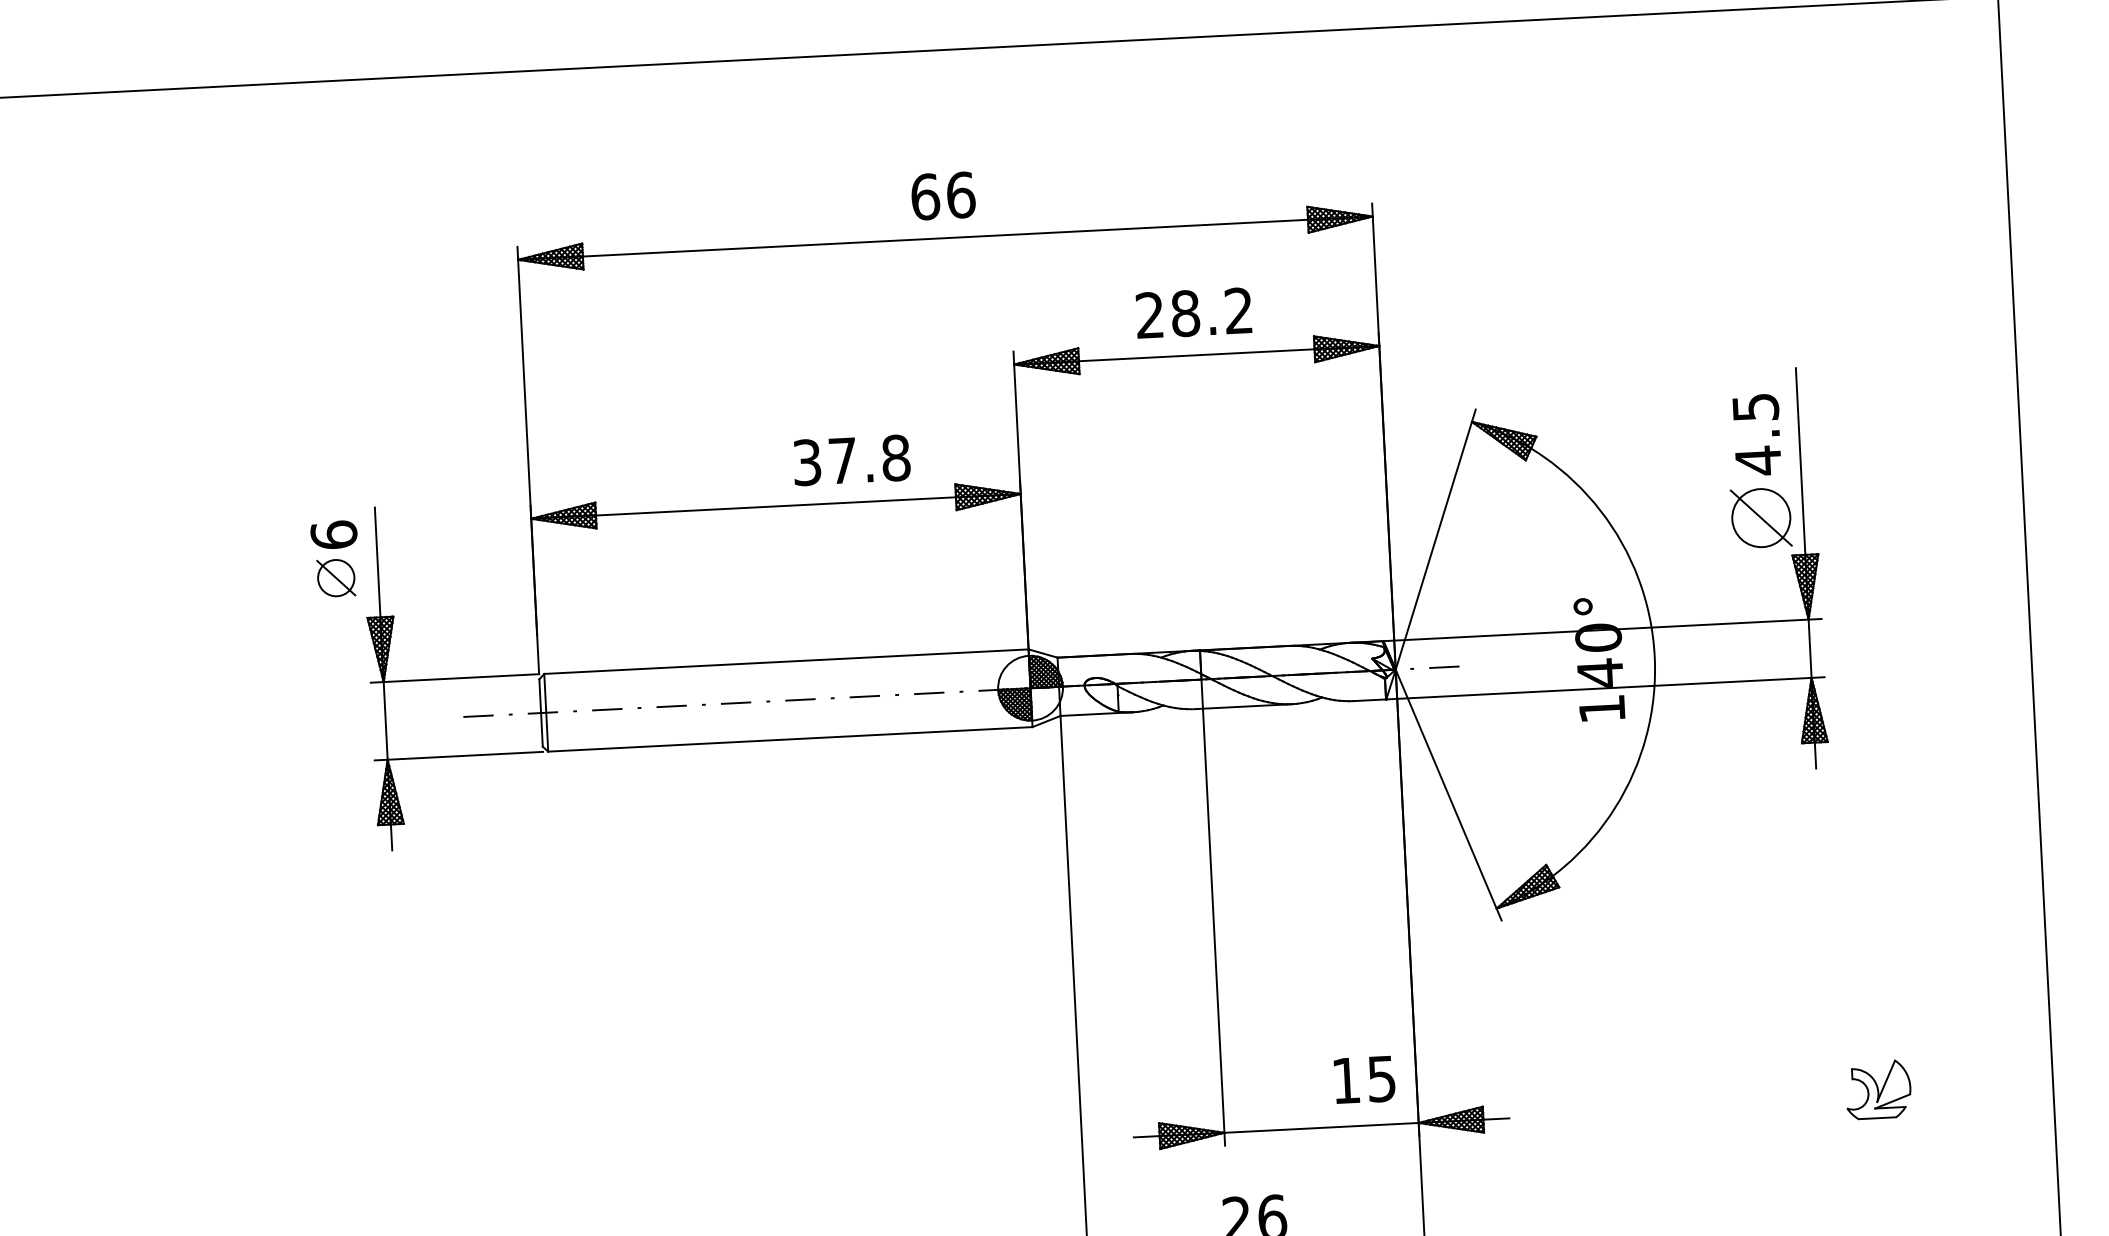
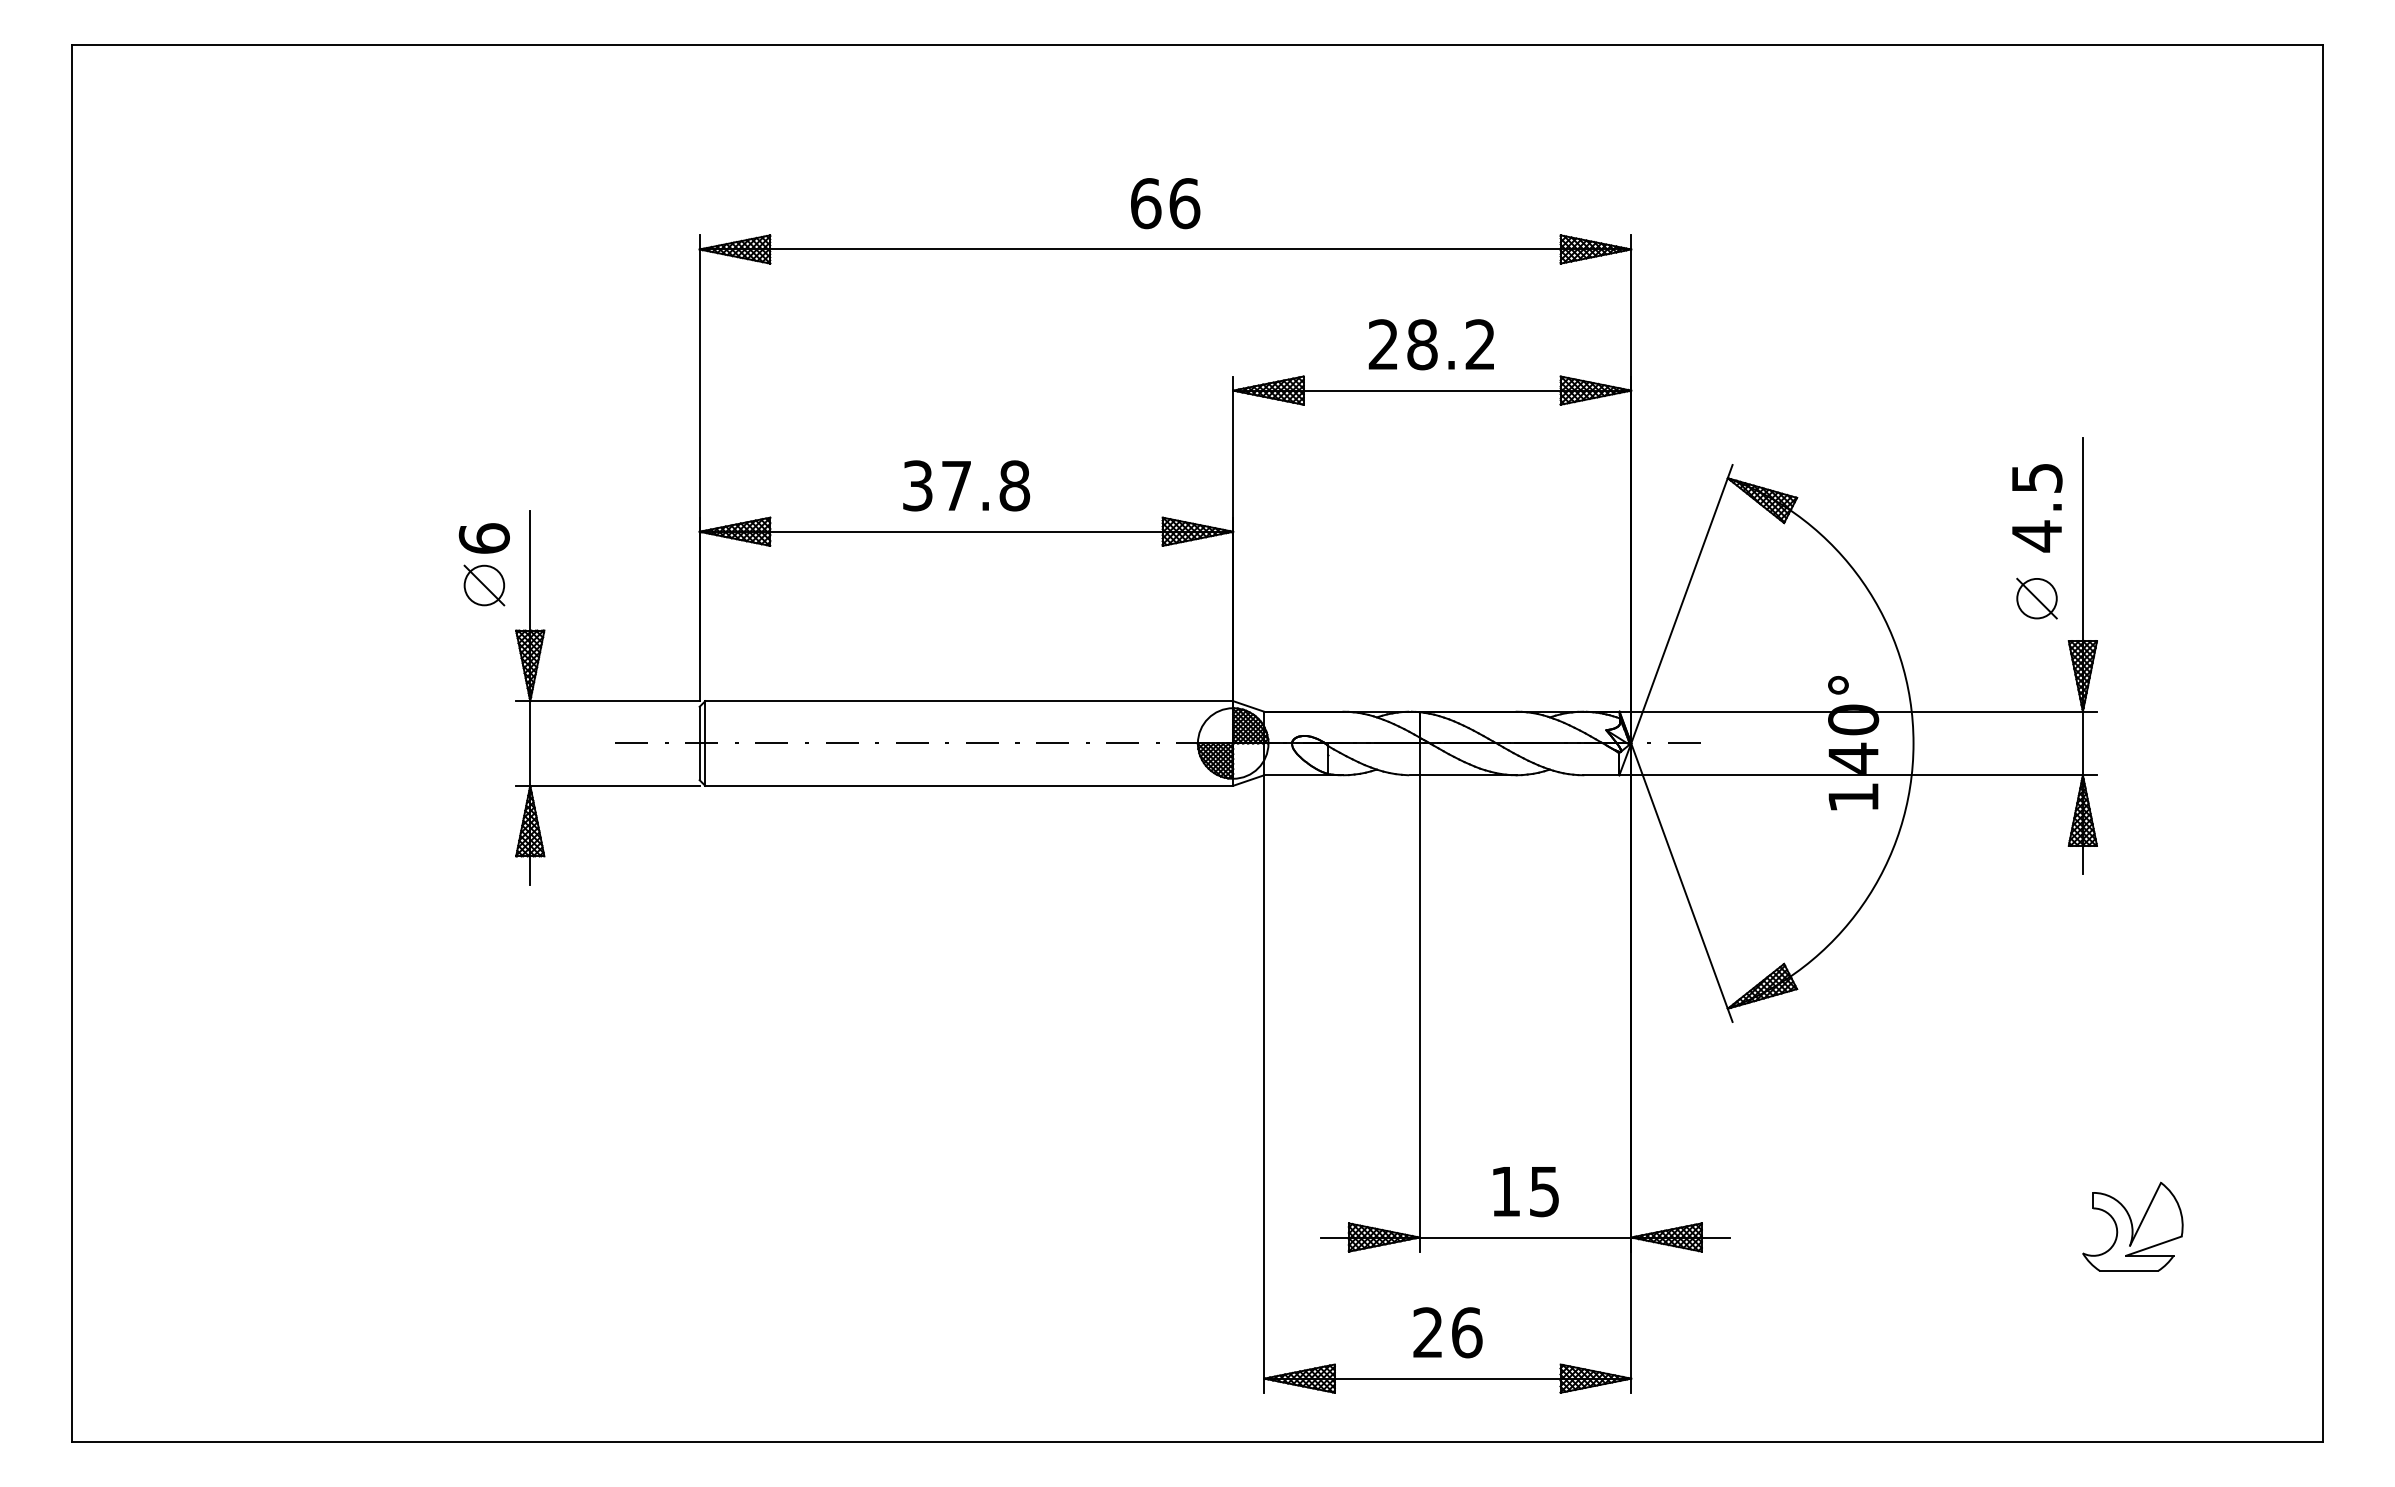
text: (851, 460) -> (966, 485), moved
part: (1760, 517) -> (2036, 598), size x0.62
text: (1364, 1080) -> (1525, 1192), moved
part: (1878, 1089) -> (2132, 1226), size x1.43

